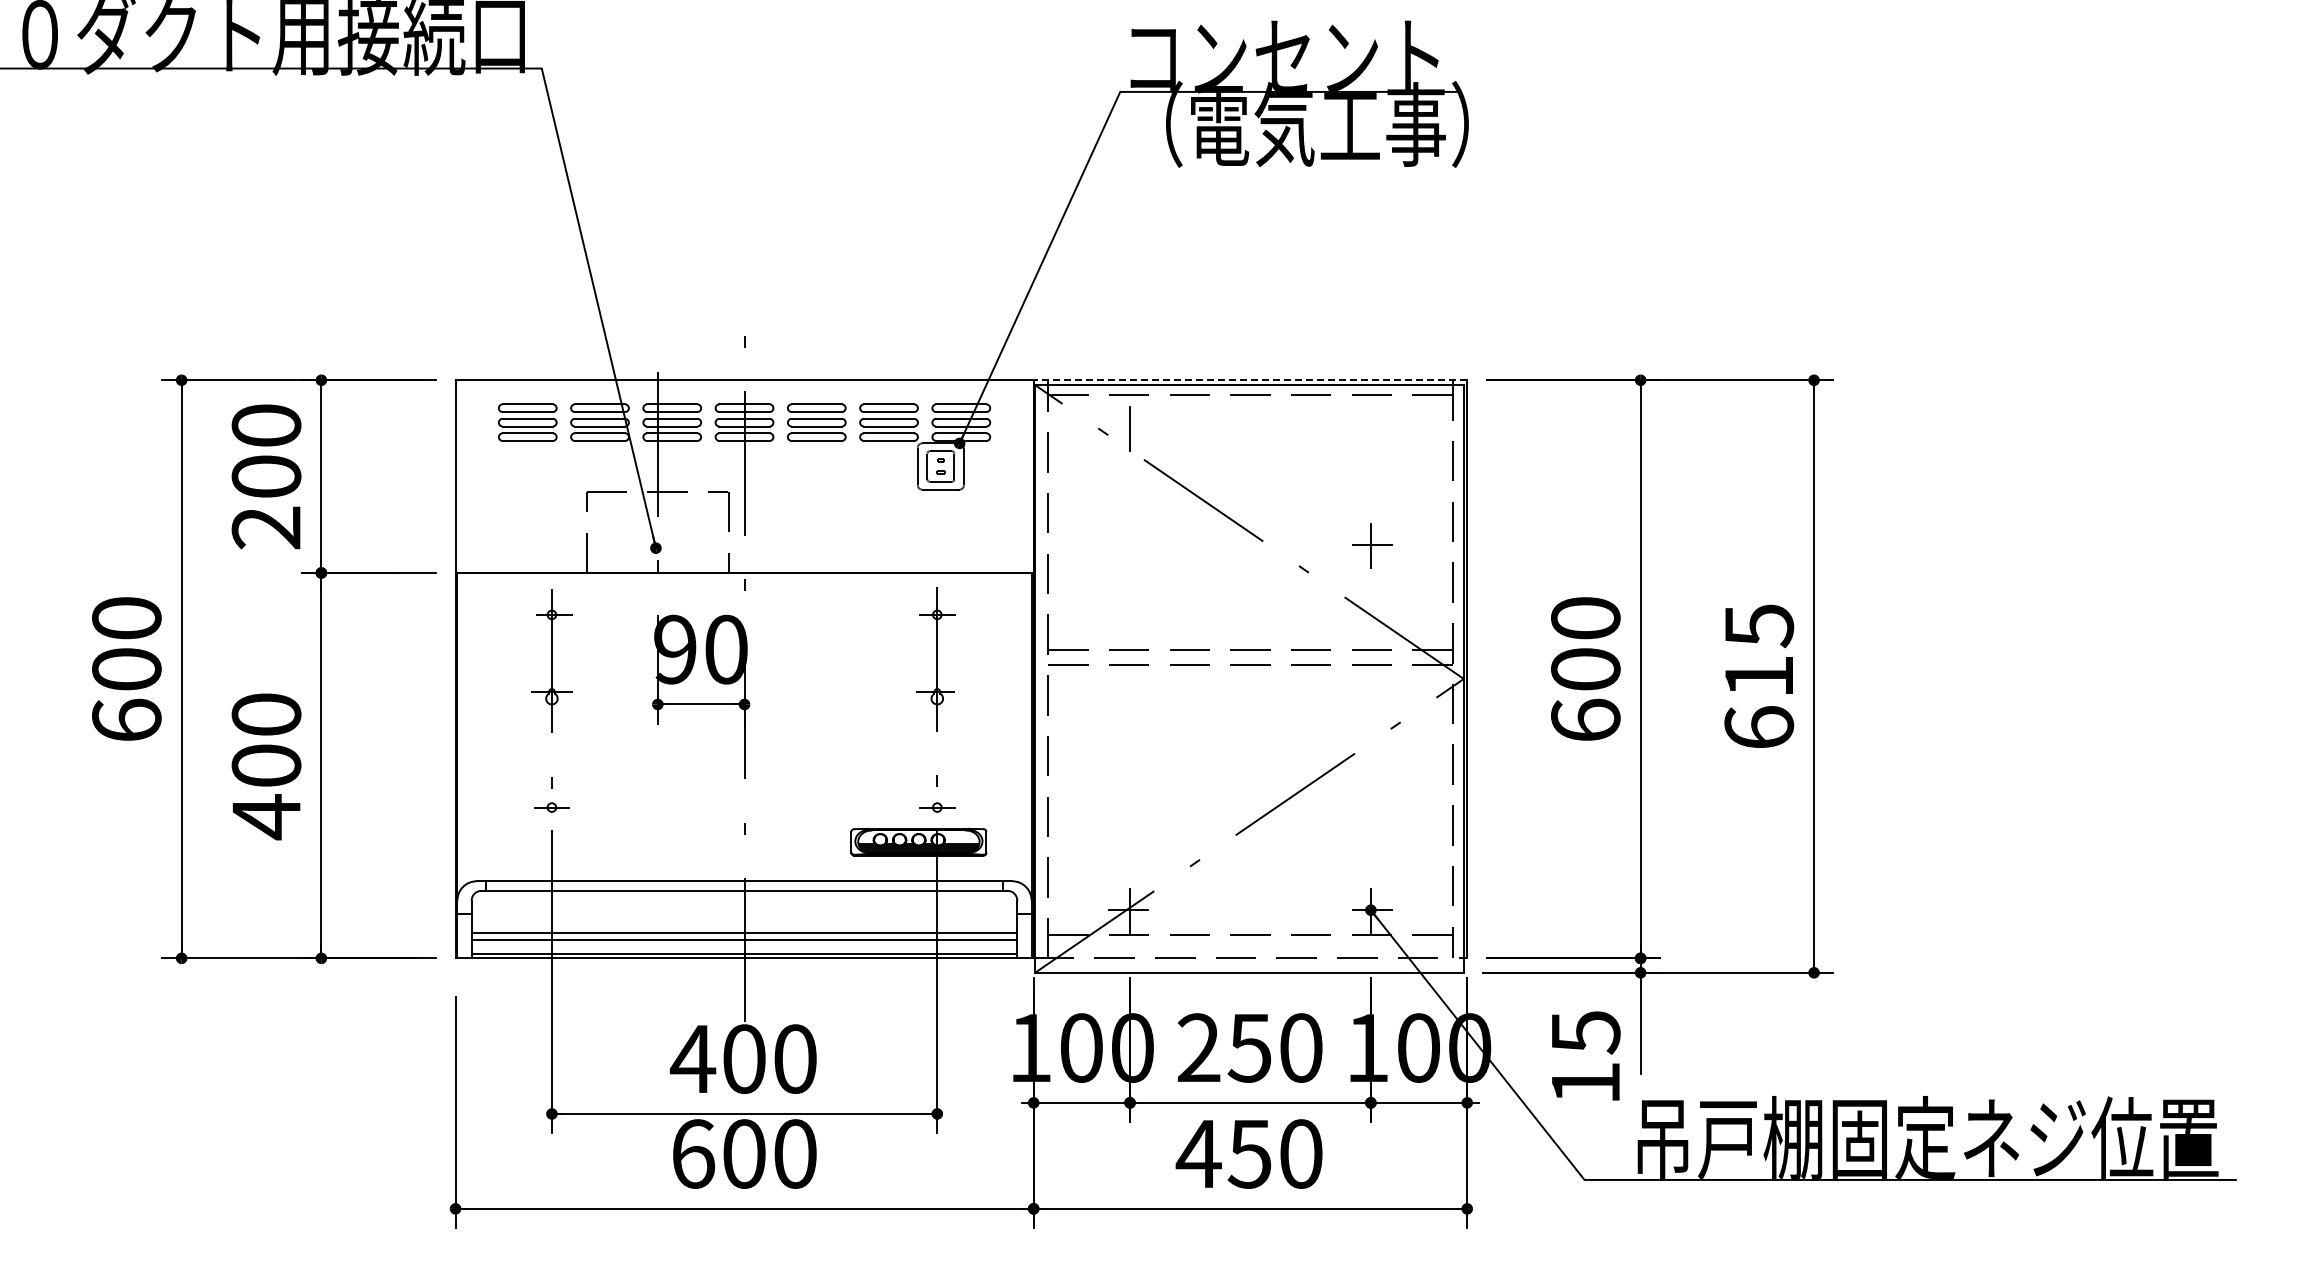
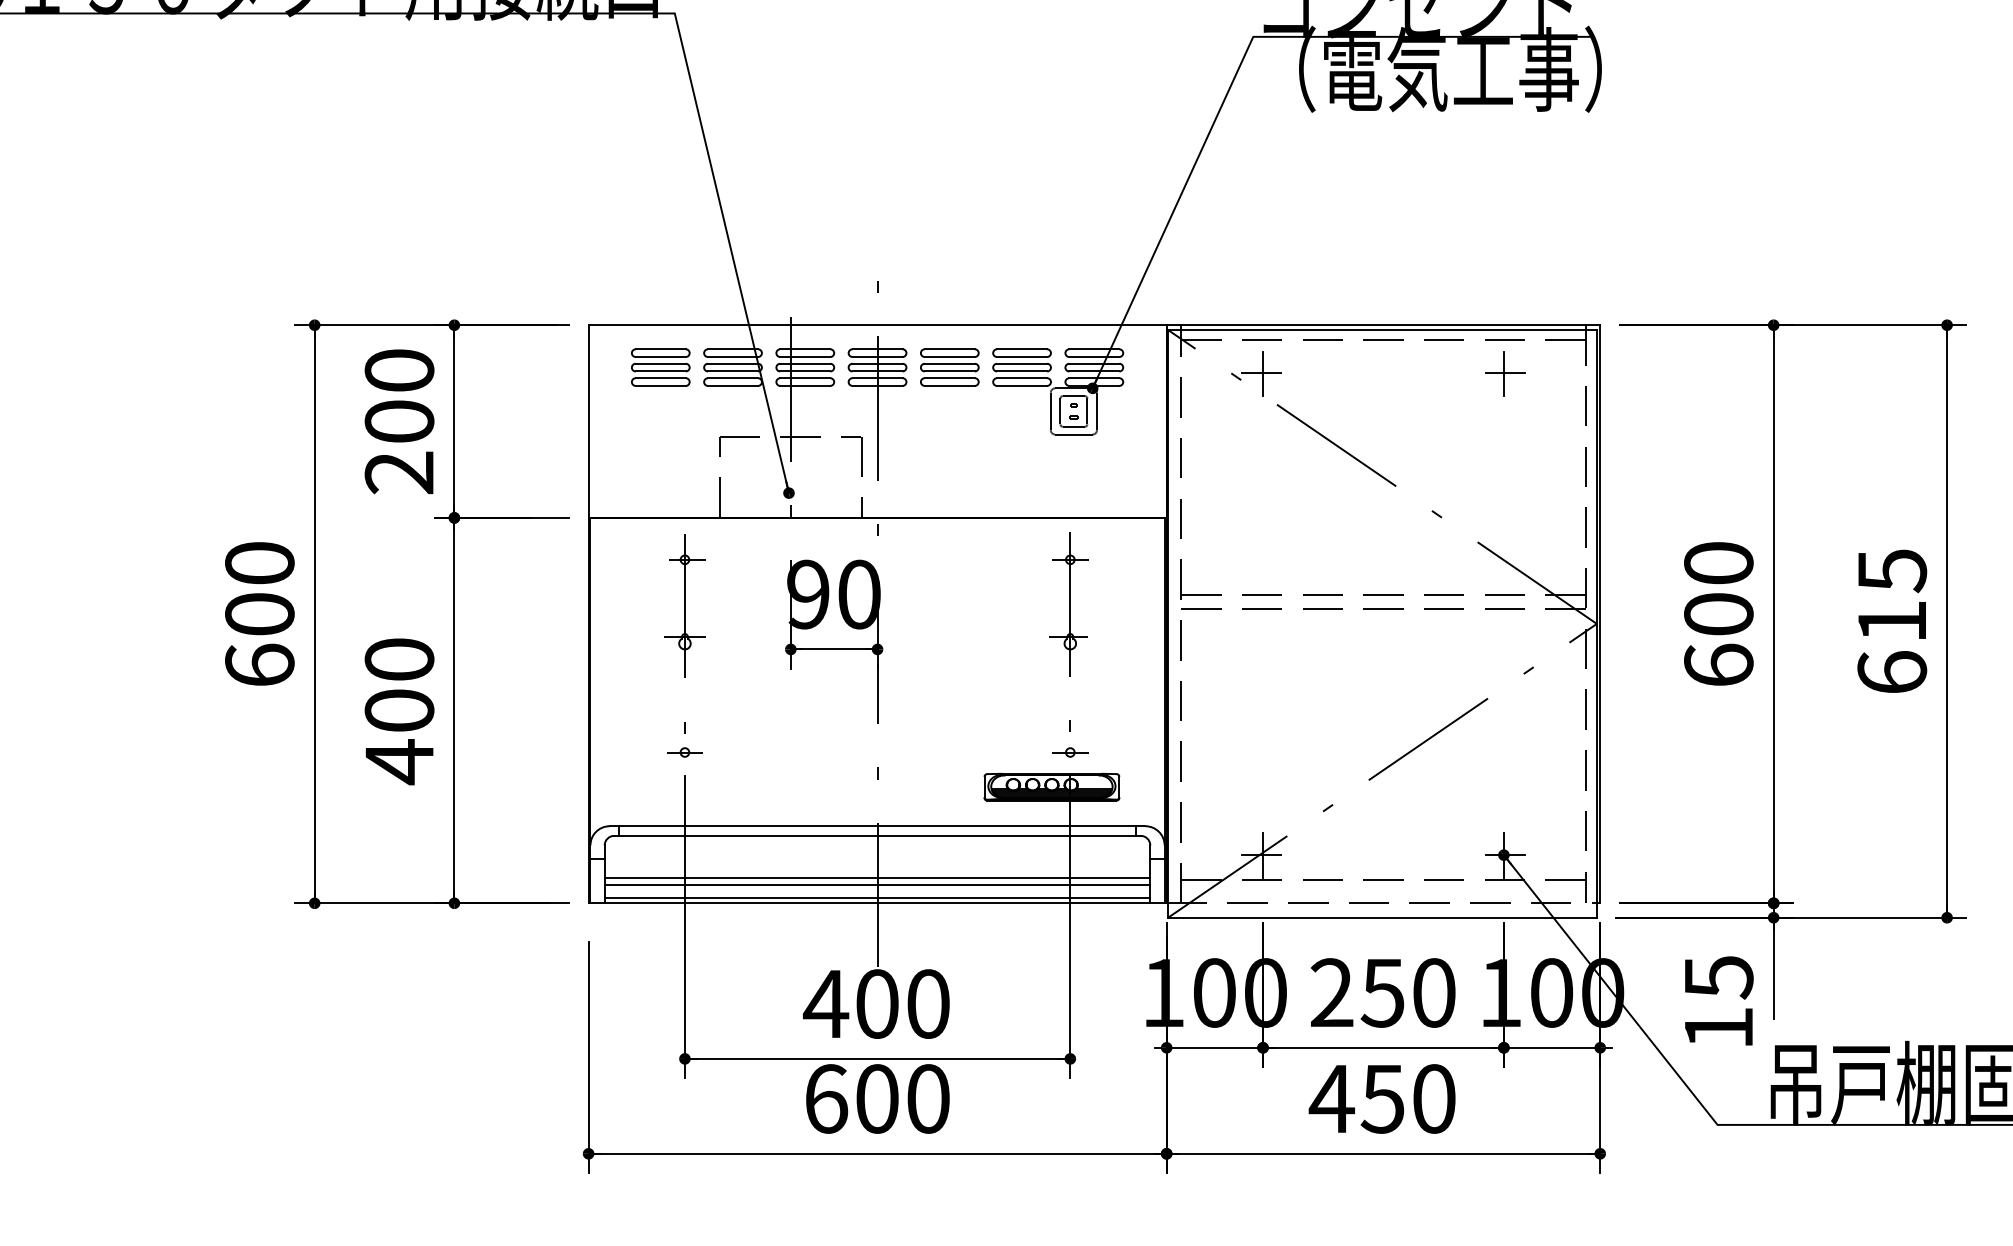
line: (1250, 380) -> (1383, 325), dashed -> solid
line: (1128, 428) -> (1261, 373), added
part: (1372, 545) -> (1505, 373), moved

